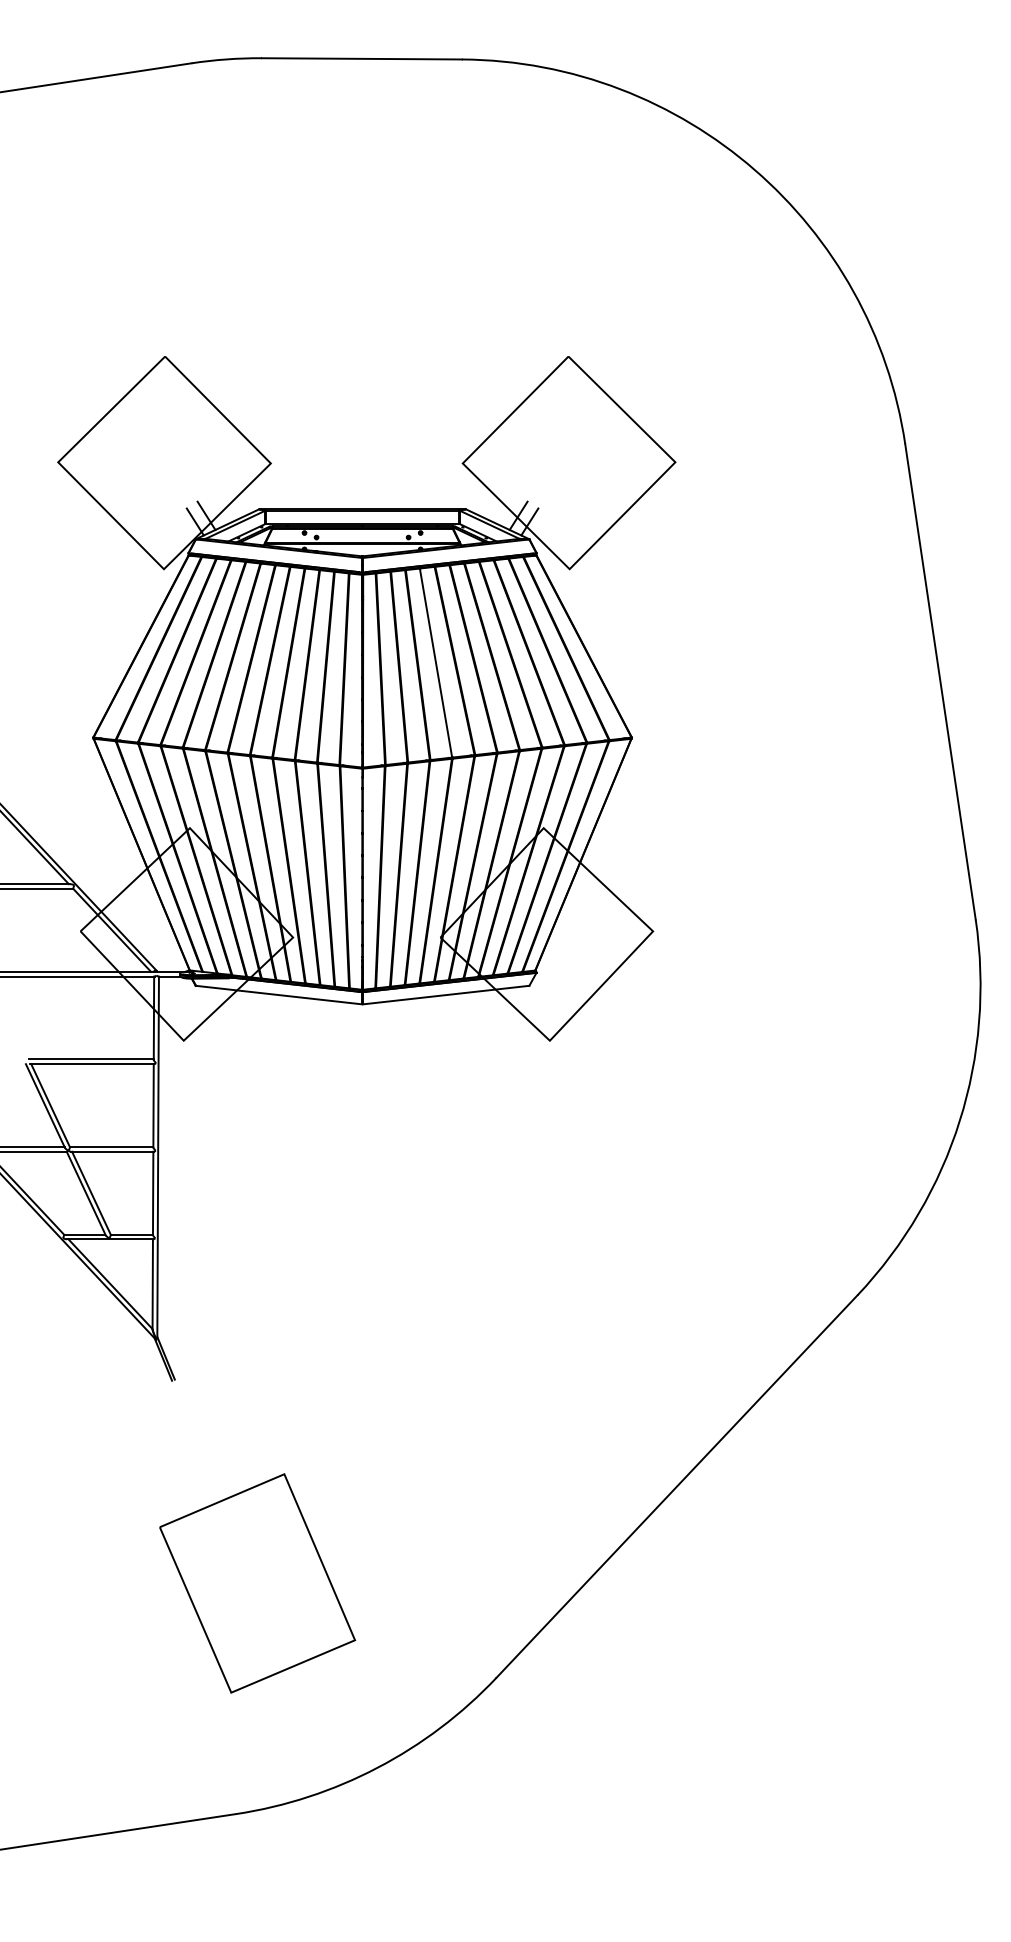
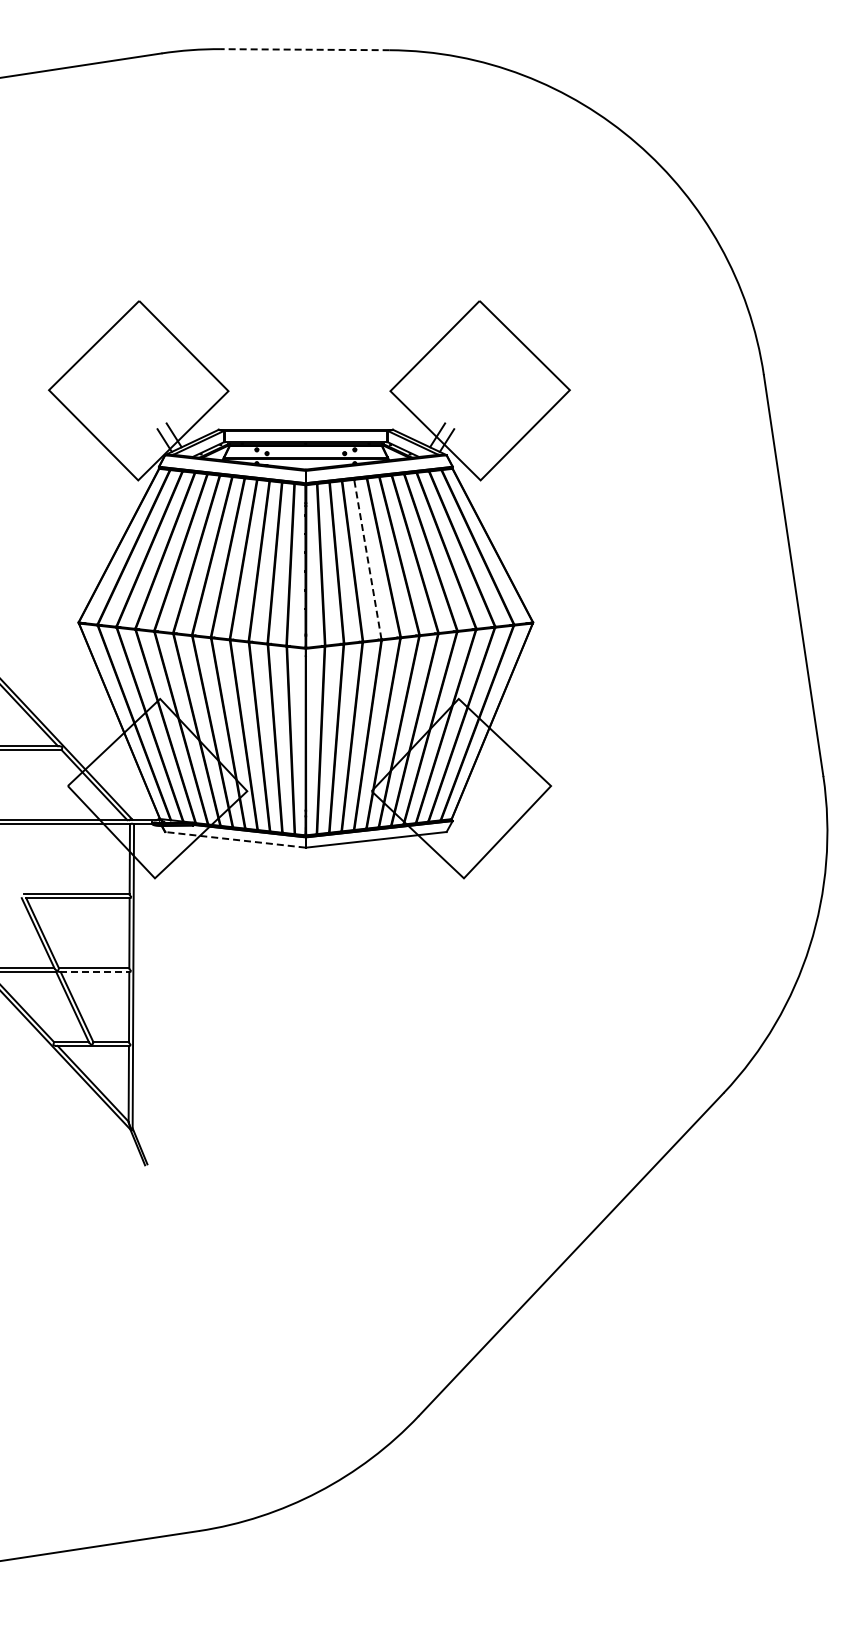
line: (360, 58) -> (304, 49), solid -> dashed
line: (435, 662) -> (367, 559), solid -> dashed
line: (279, 994) -> (235, 839), solid -> dashed
line: (112, 1152) -> (94, 972), solid -> dashed
part: (257, 1583) -> (217, 1336), removed

